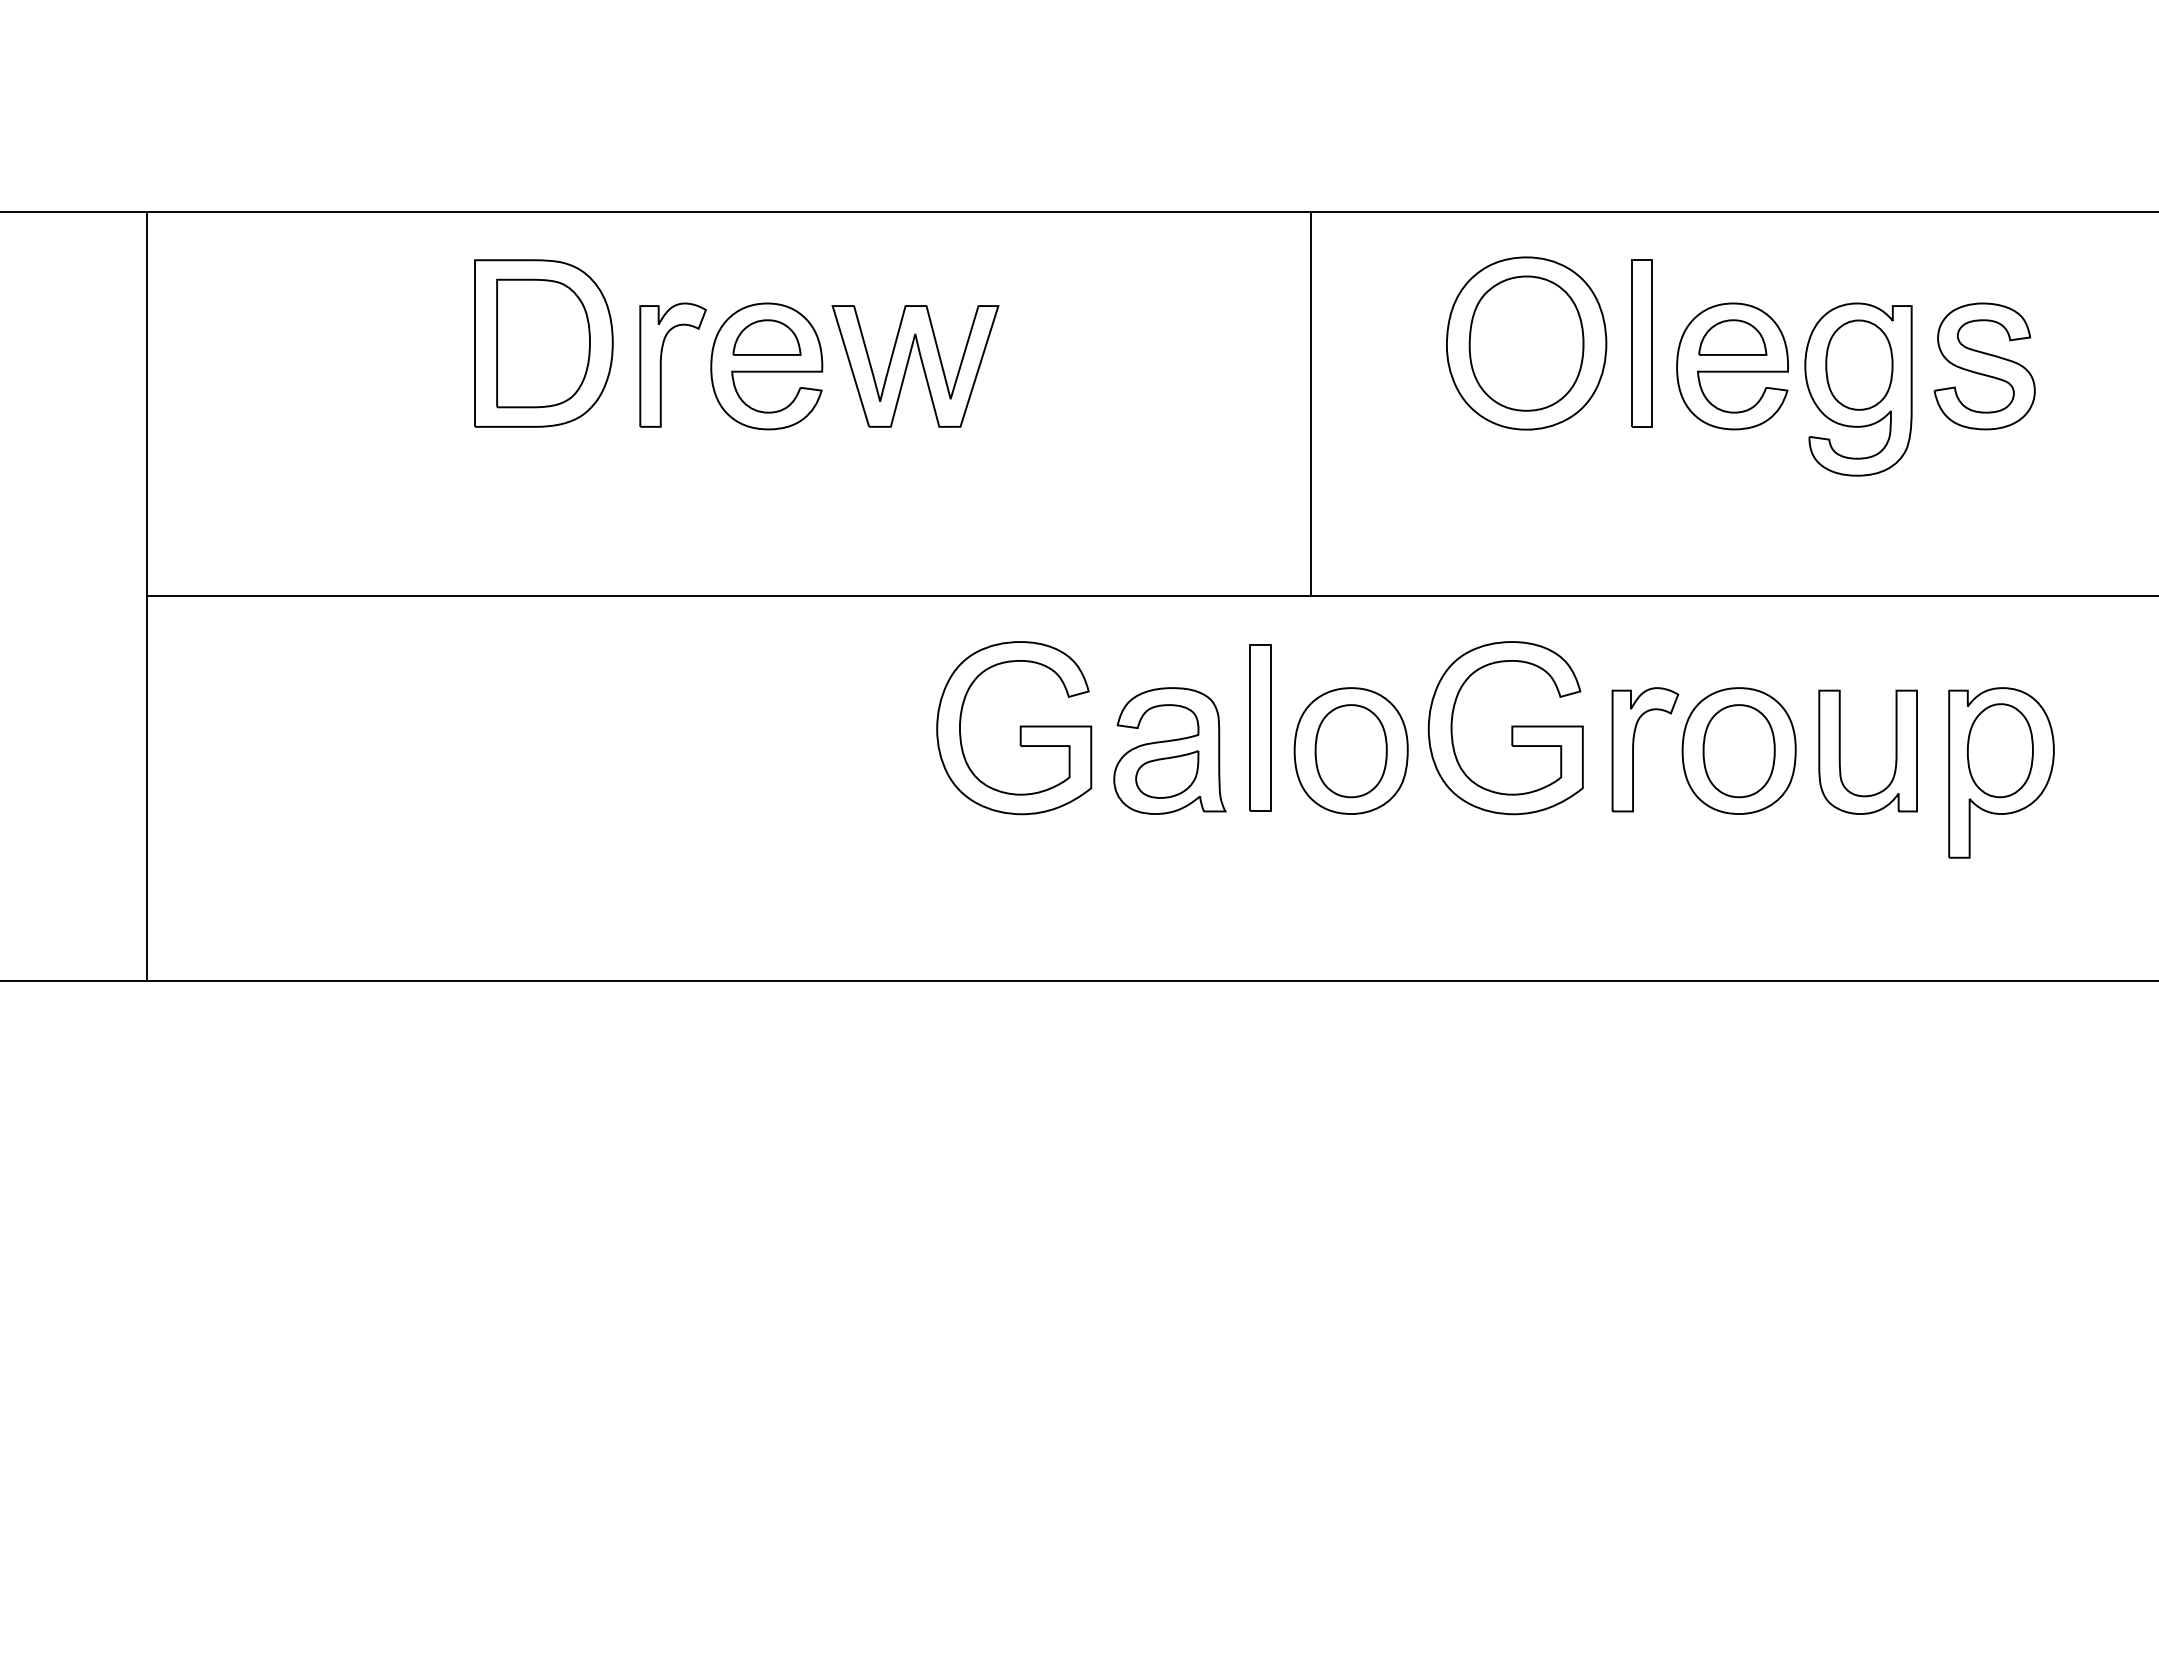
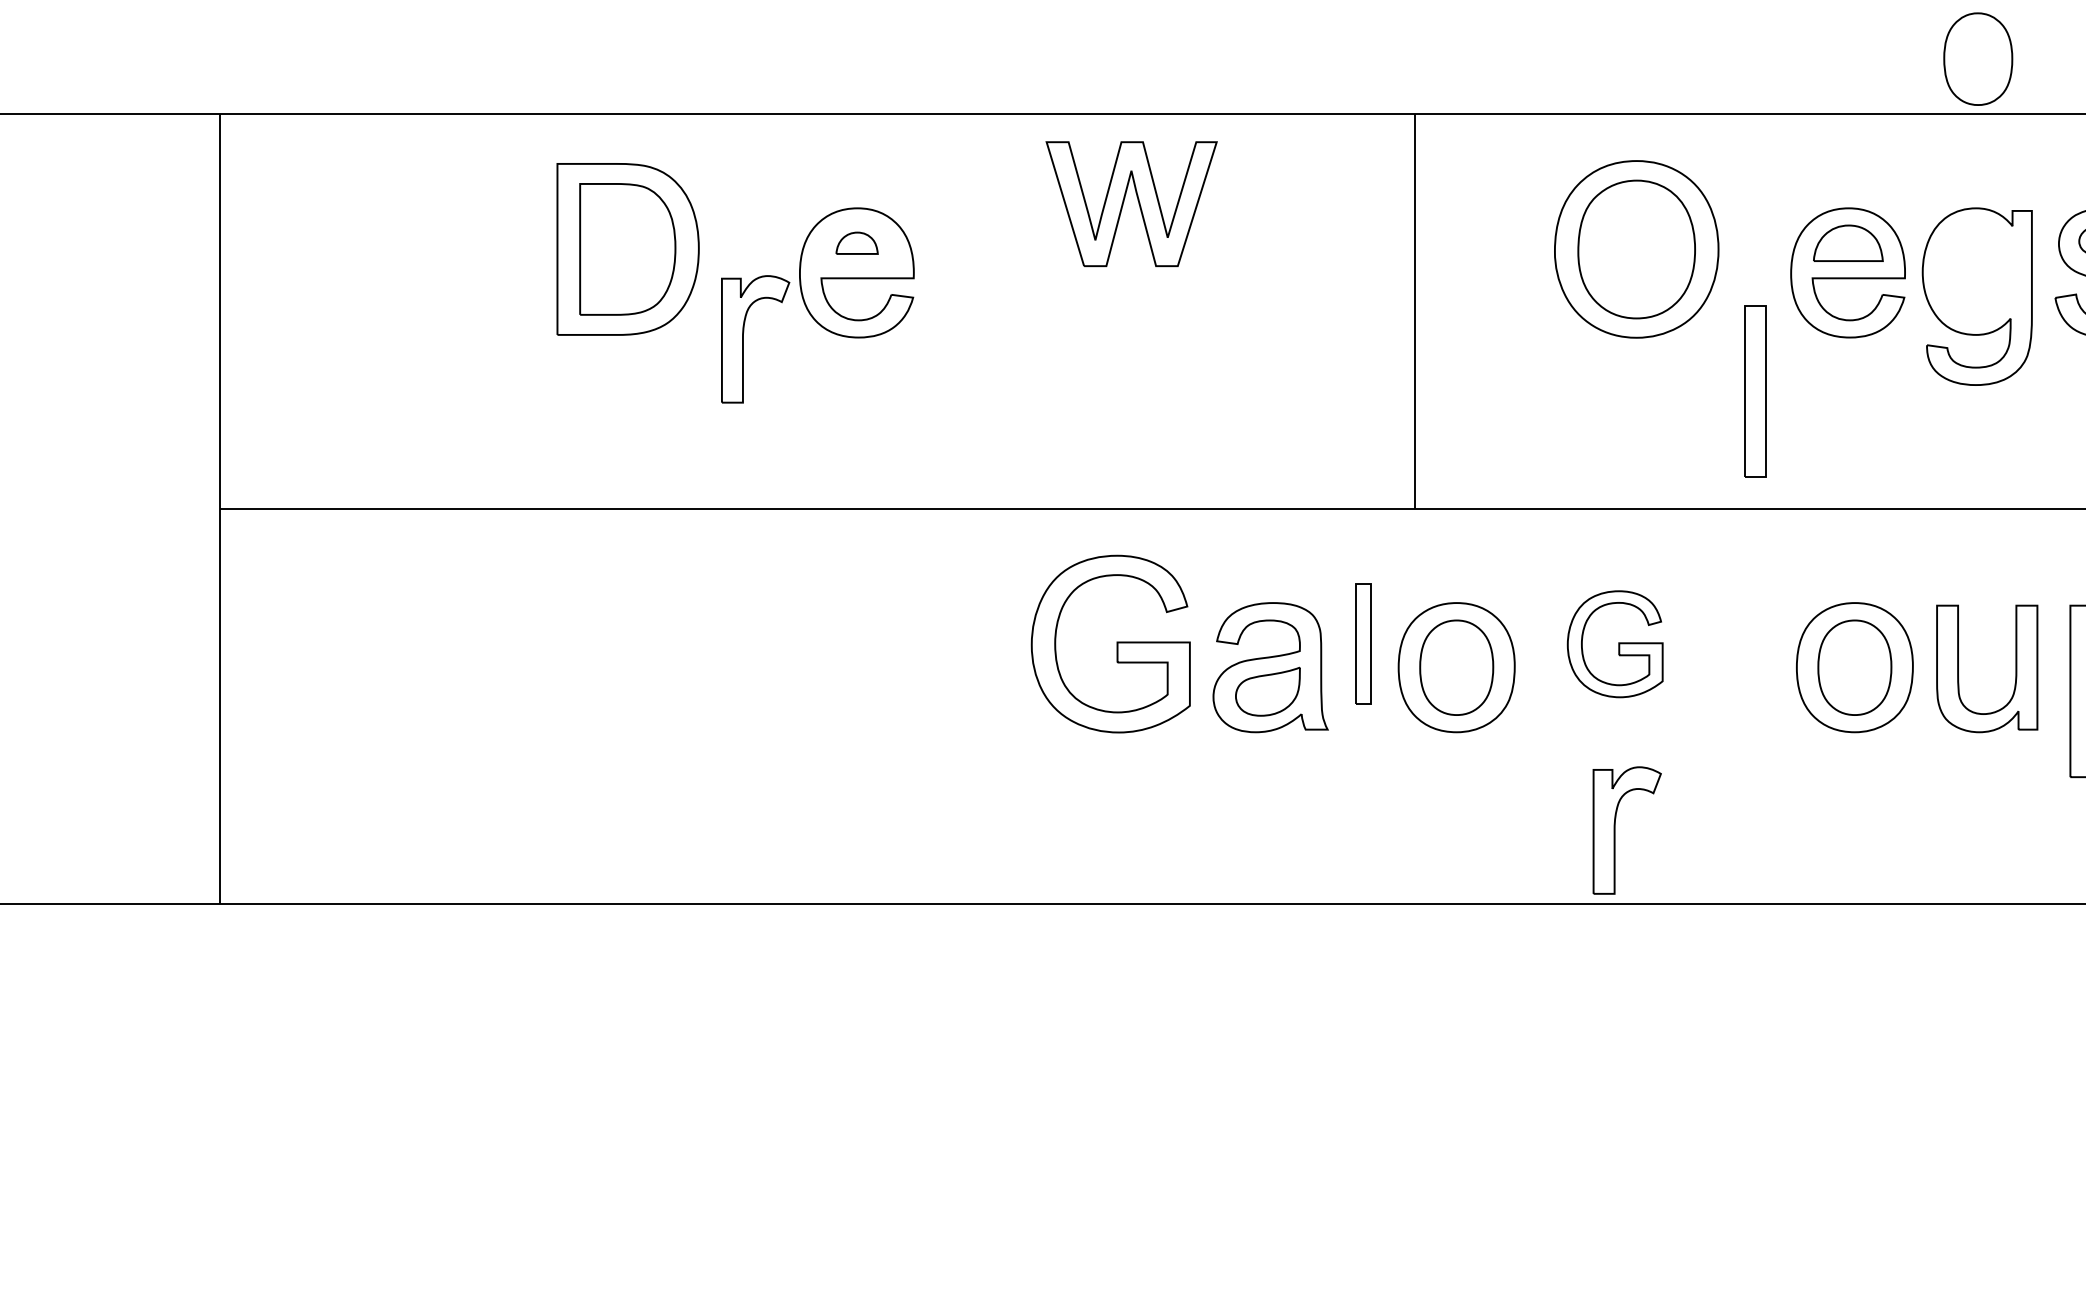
part: (766, 337) -> (856, 243), size x0.6
part: (1641, 343) -> (1754, 391), moved
part: (661, 364) -> (743, 338), moved
part: (921, 364) -> (1137, 202), moved
part: (1859, 364) -> (1978, 58), moved
part: (1260, 727) -> (1363, 643), size x0.7
part: (1505, 728) -> (1615, 644), size x0.6
part: (1633, 749) -> (1615, 830), moved

